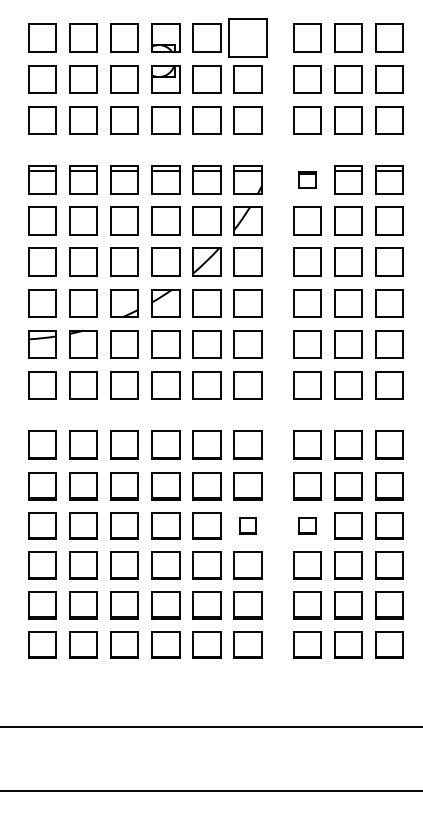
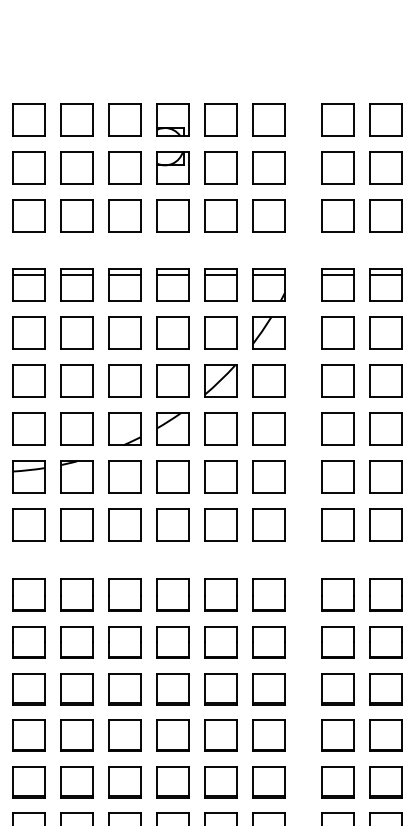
part: (247, 37) -> (268, 119), size x0.71
part: (307, 179) -> (338, 284), size x1.67
part: (247, 525) -> (268, 688), size x1.67
part: (307, 525) -> (338, 688), size x1.67

